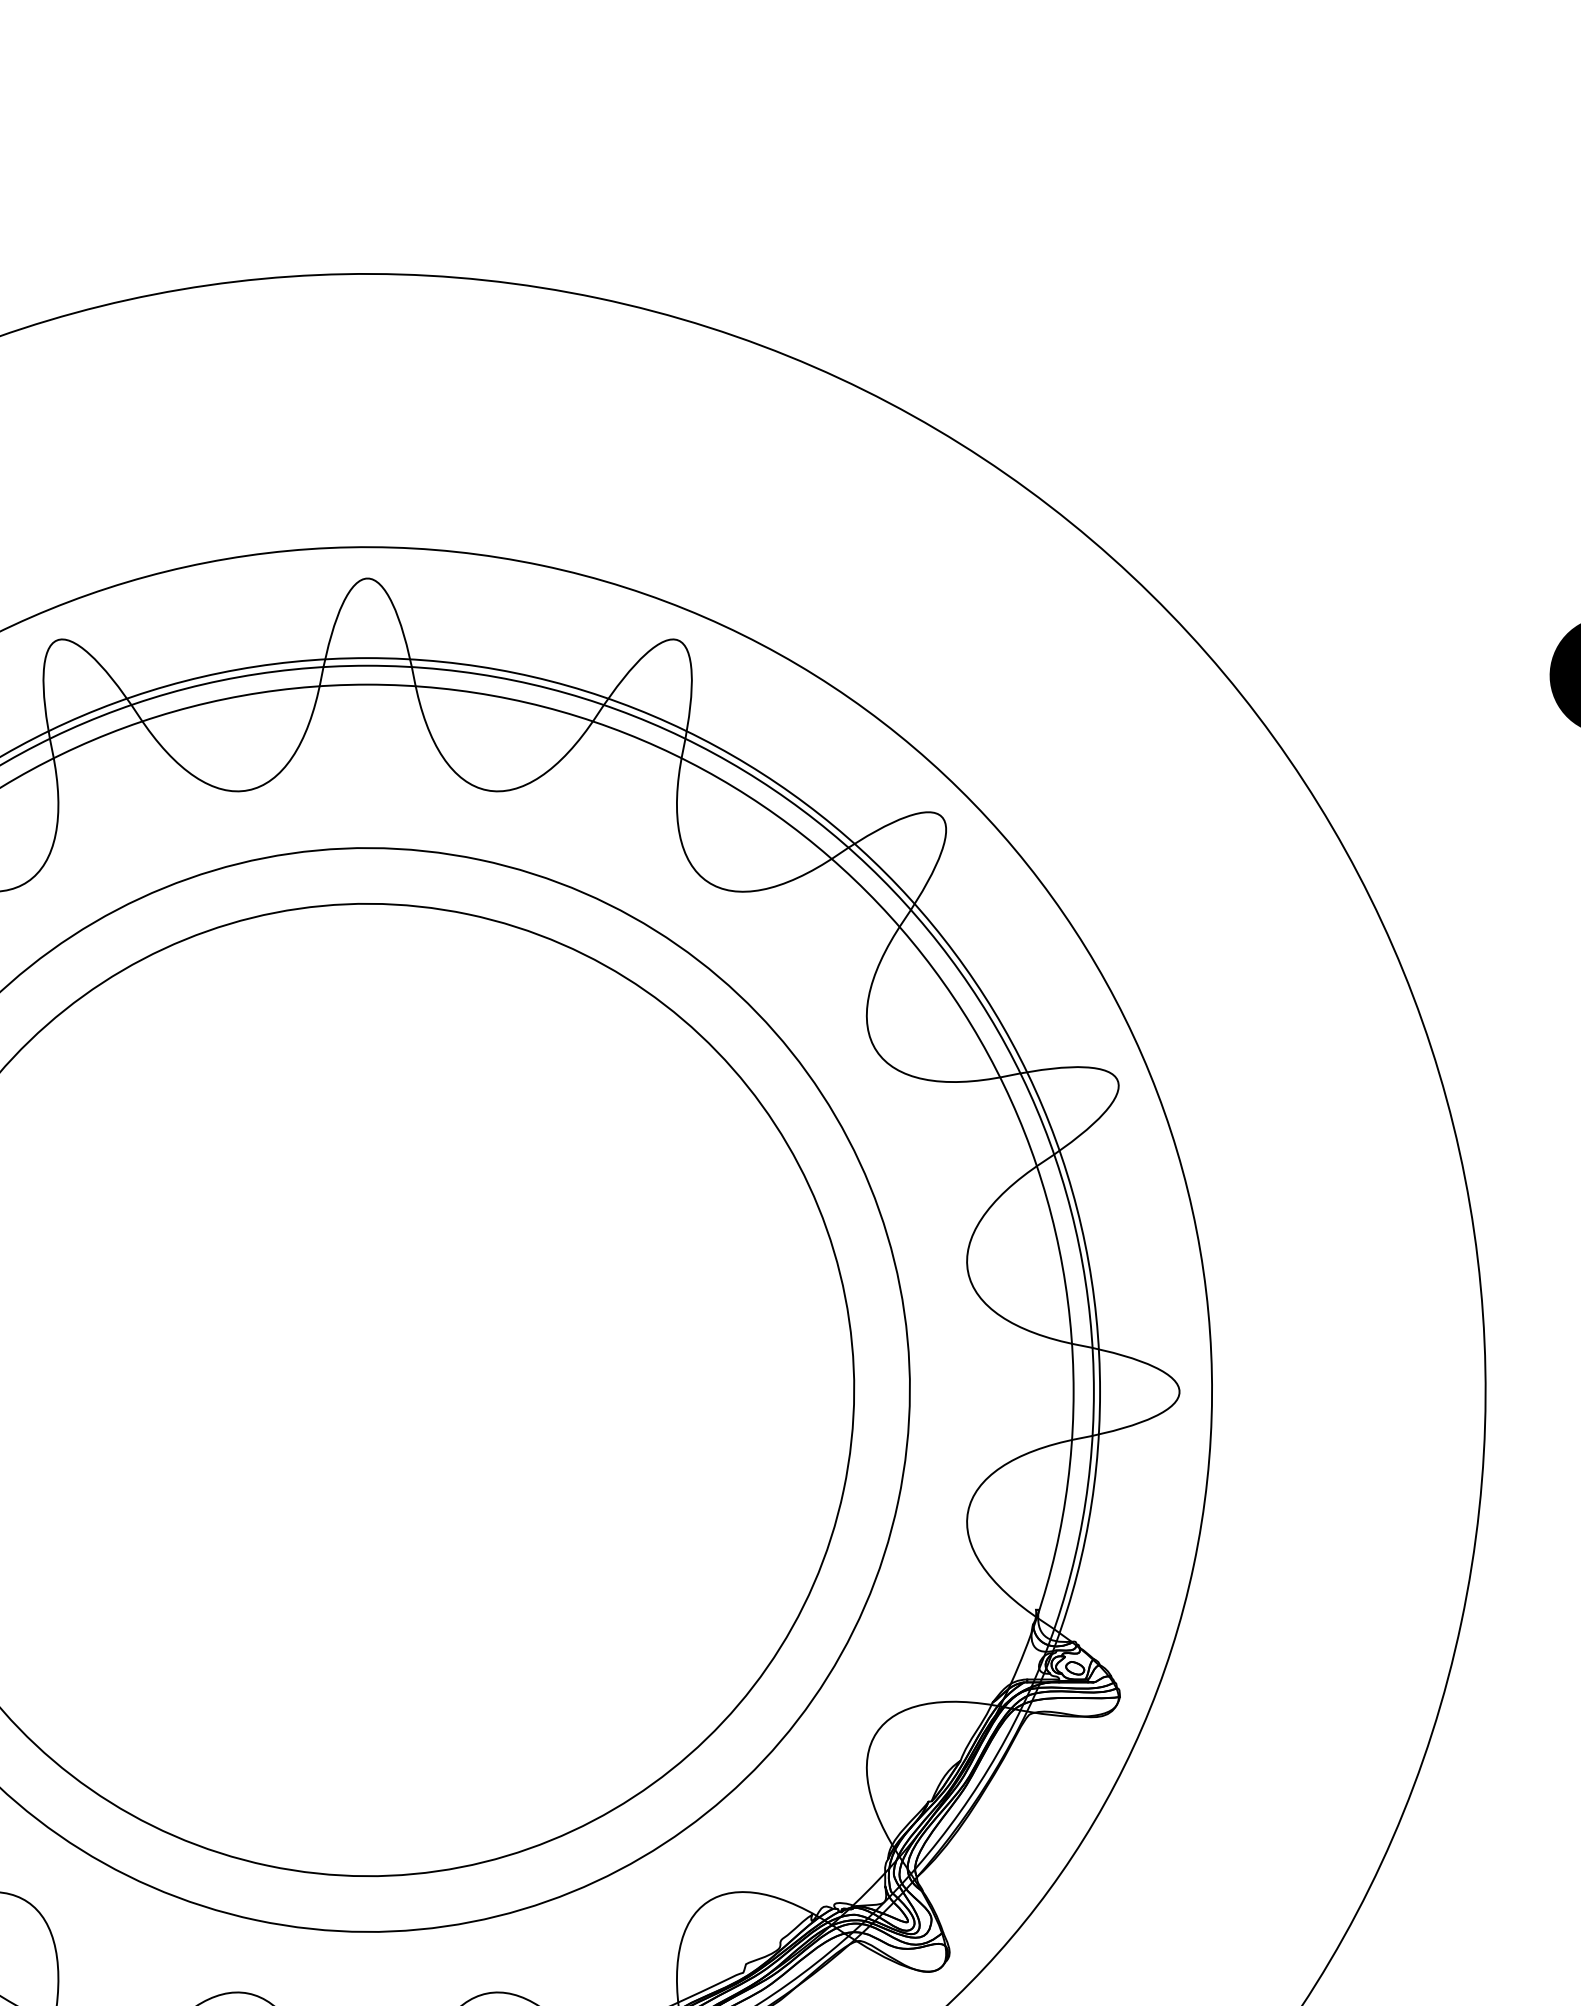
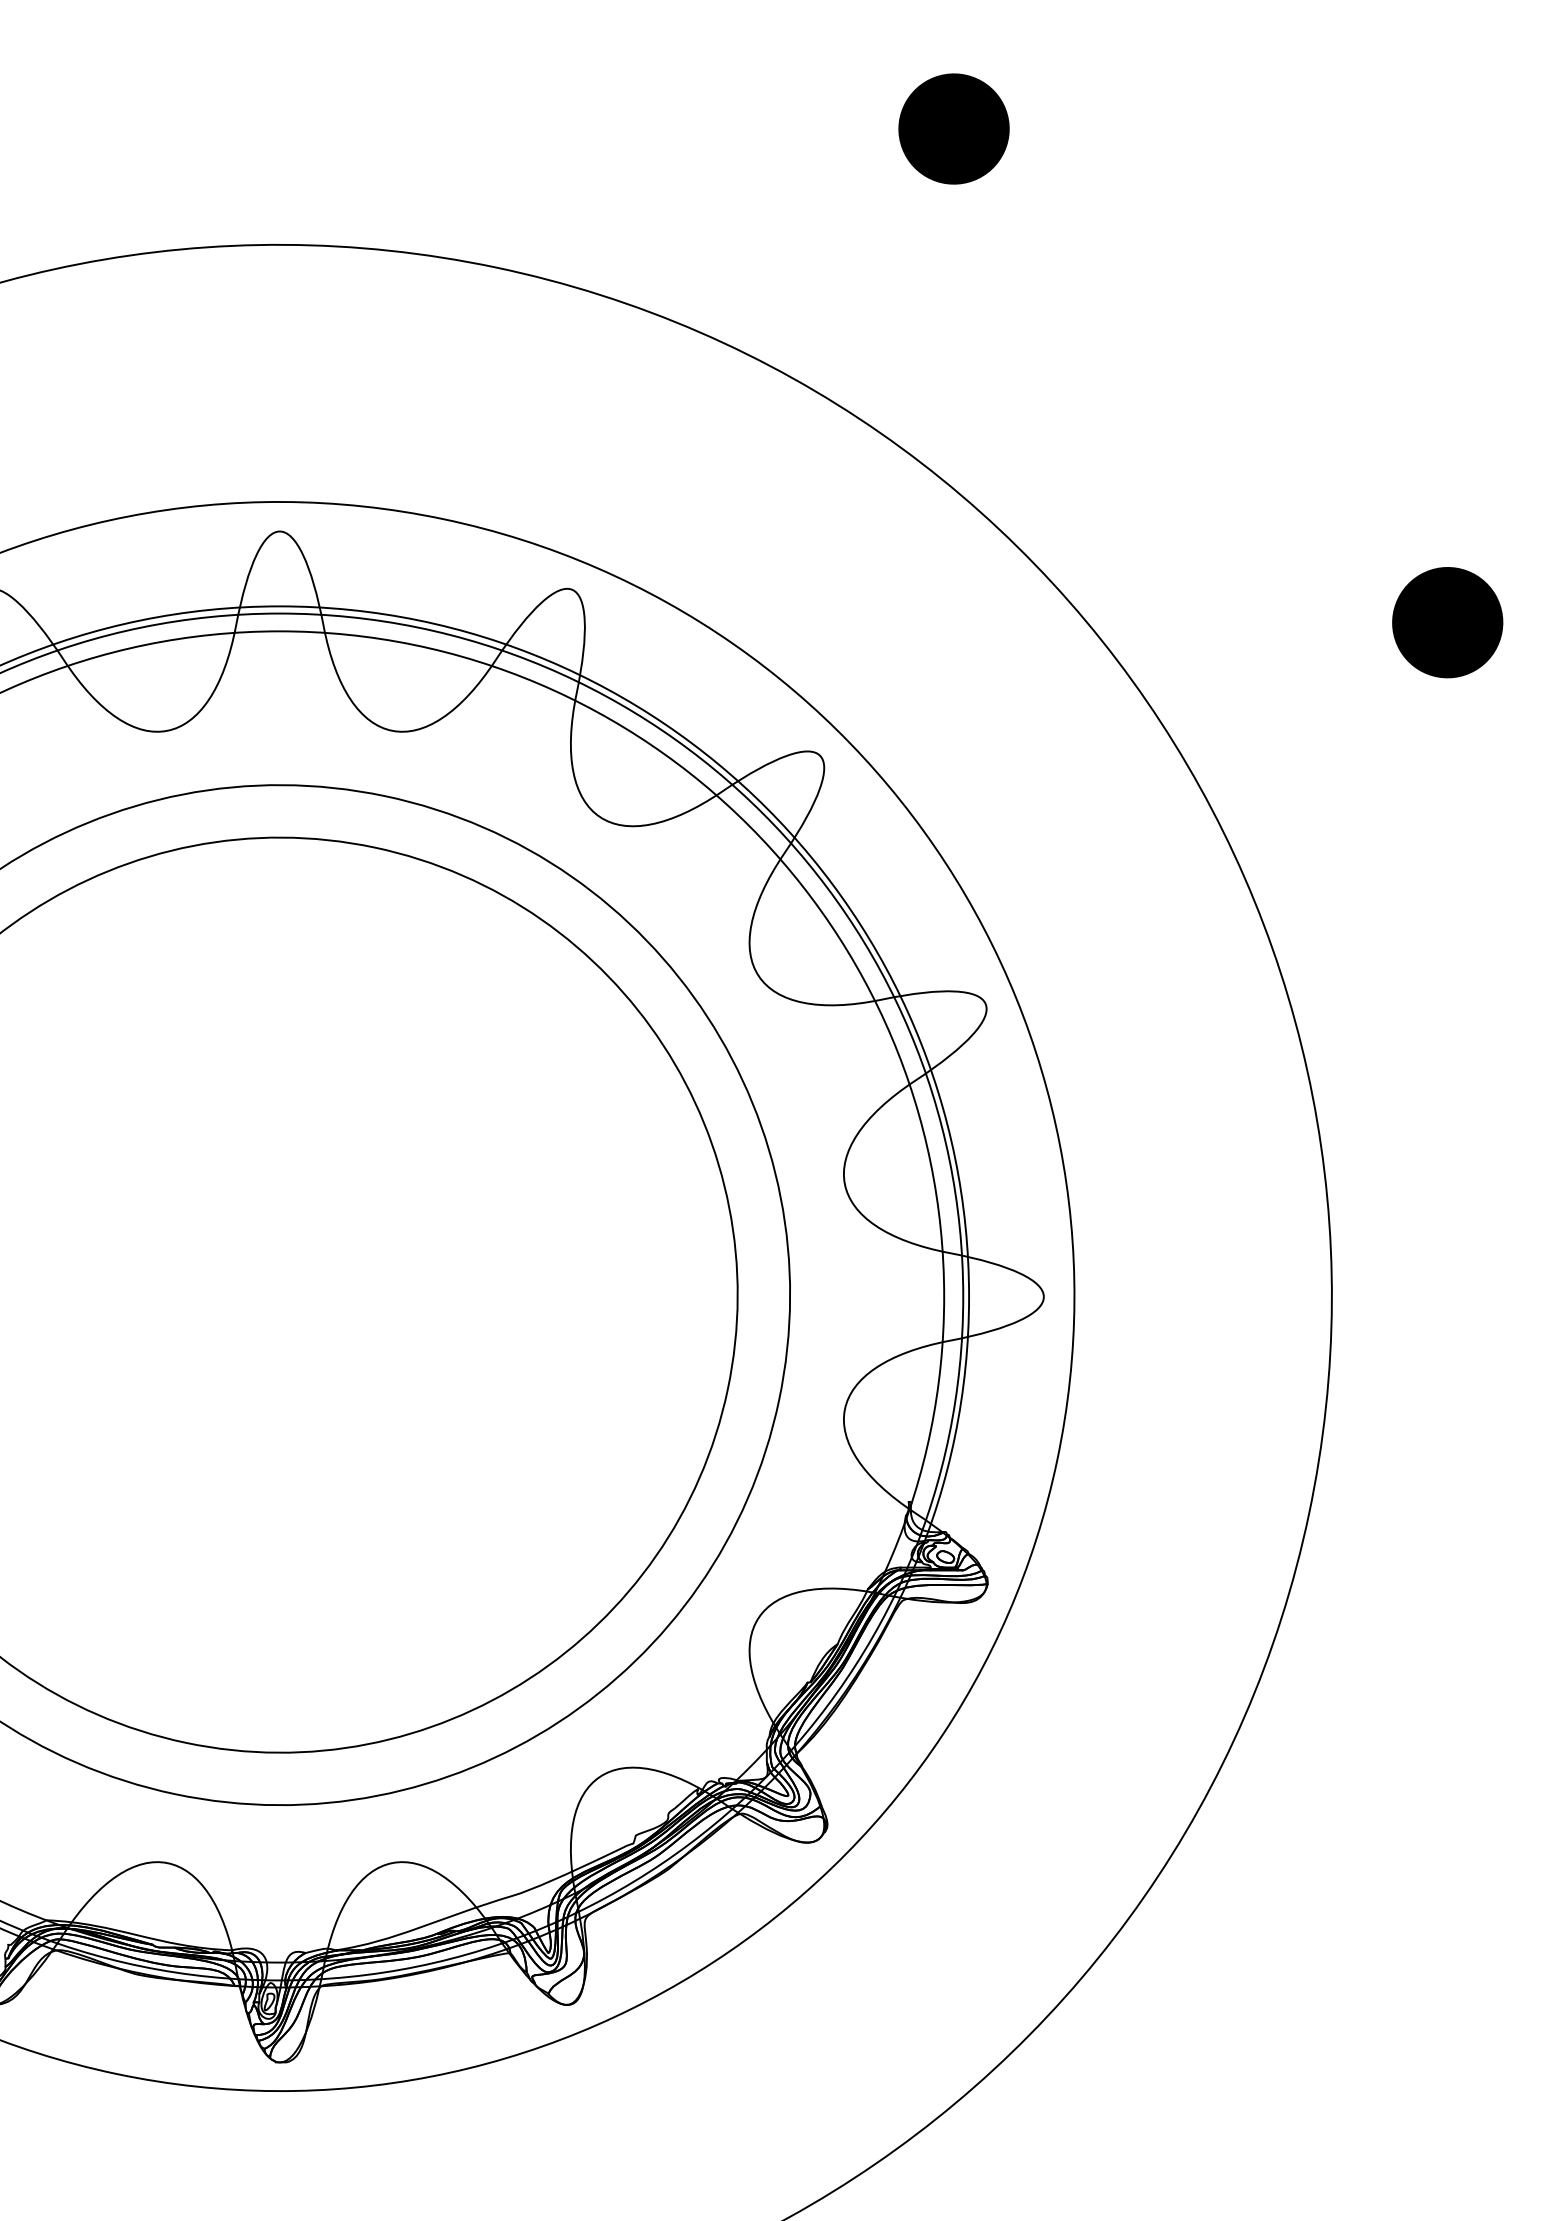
part: (1083, 150) -> (953, 128), added

